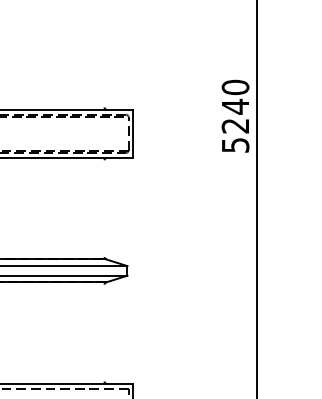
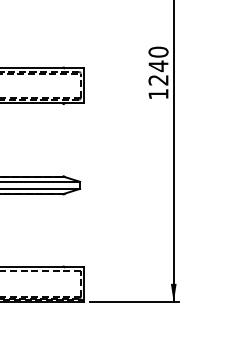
text: (235, 145) -> (158, 94), 5240 -> 1240

